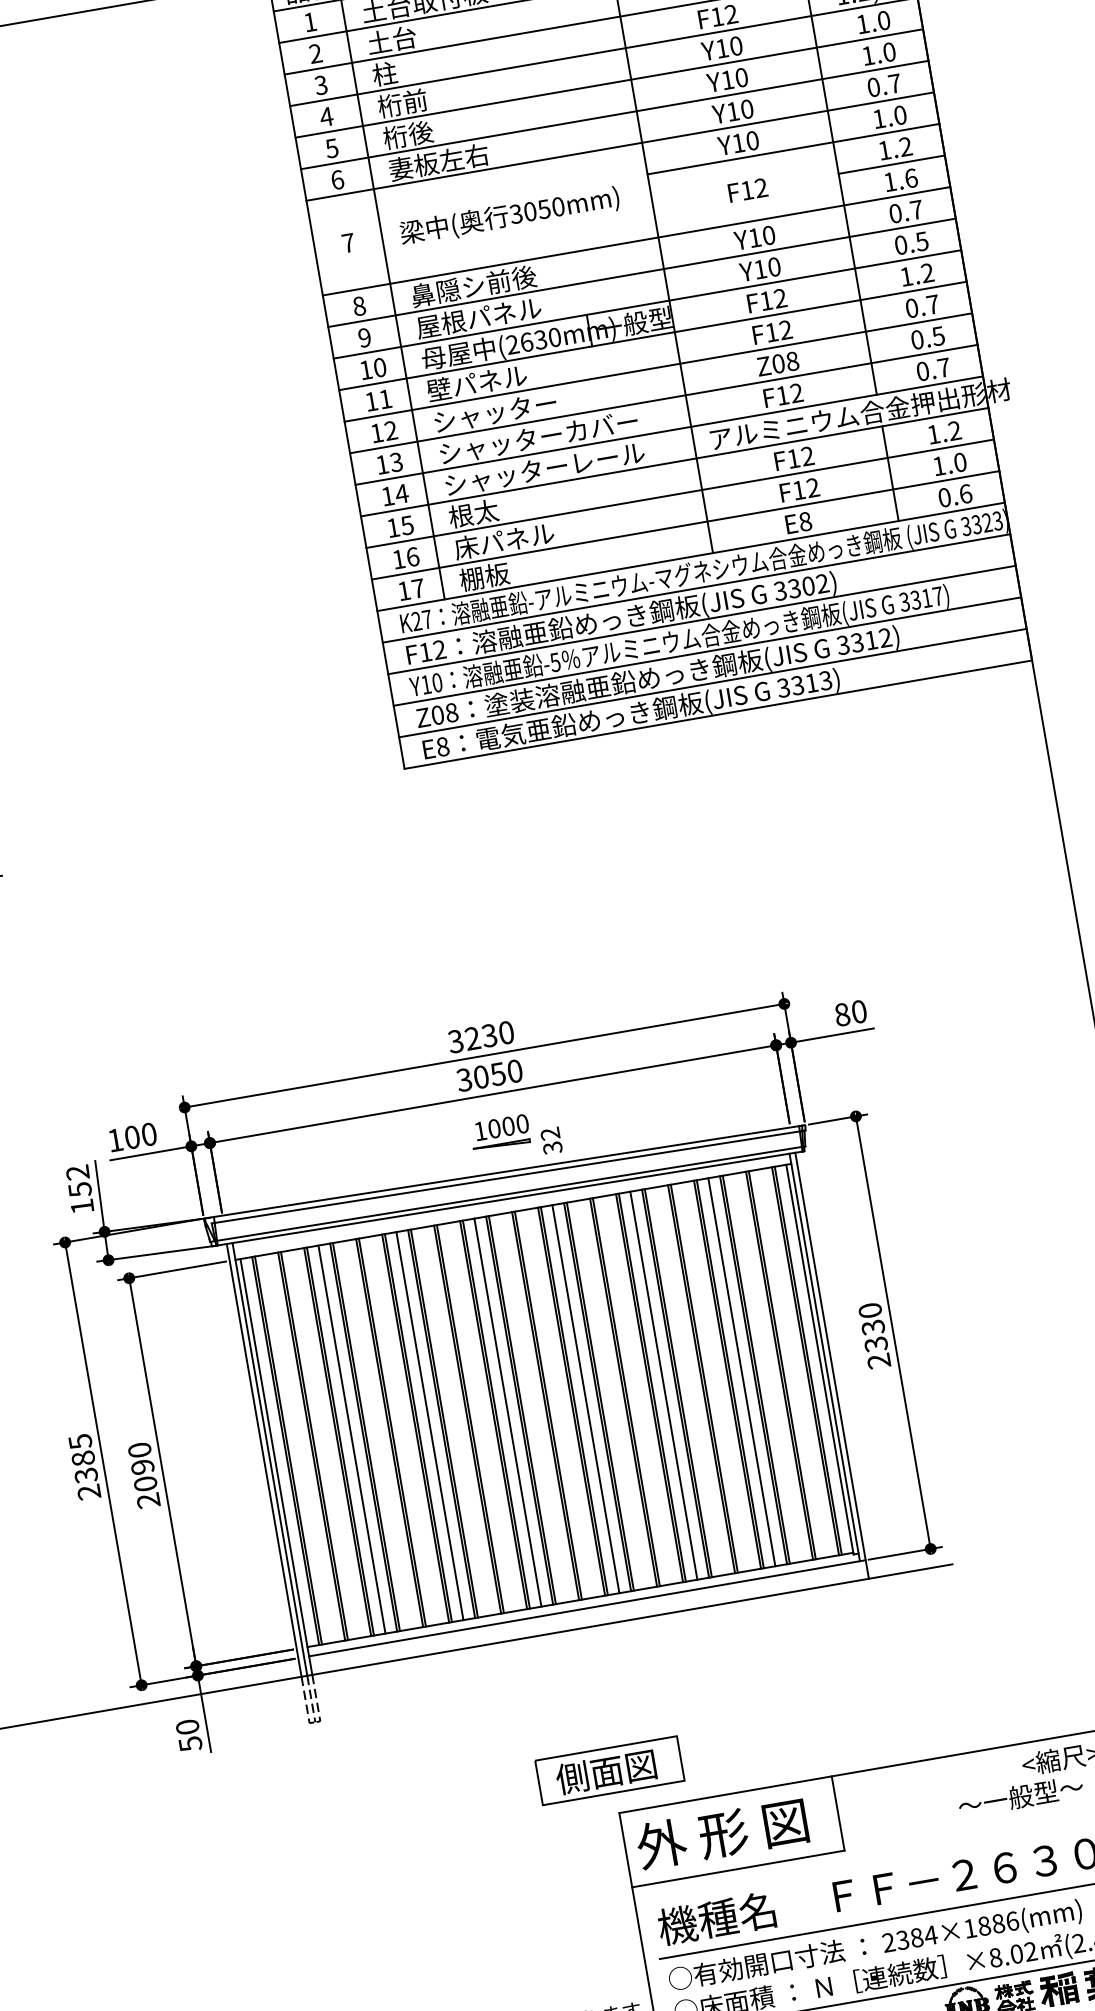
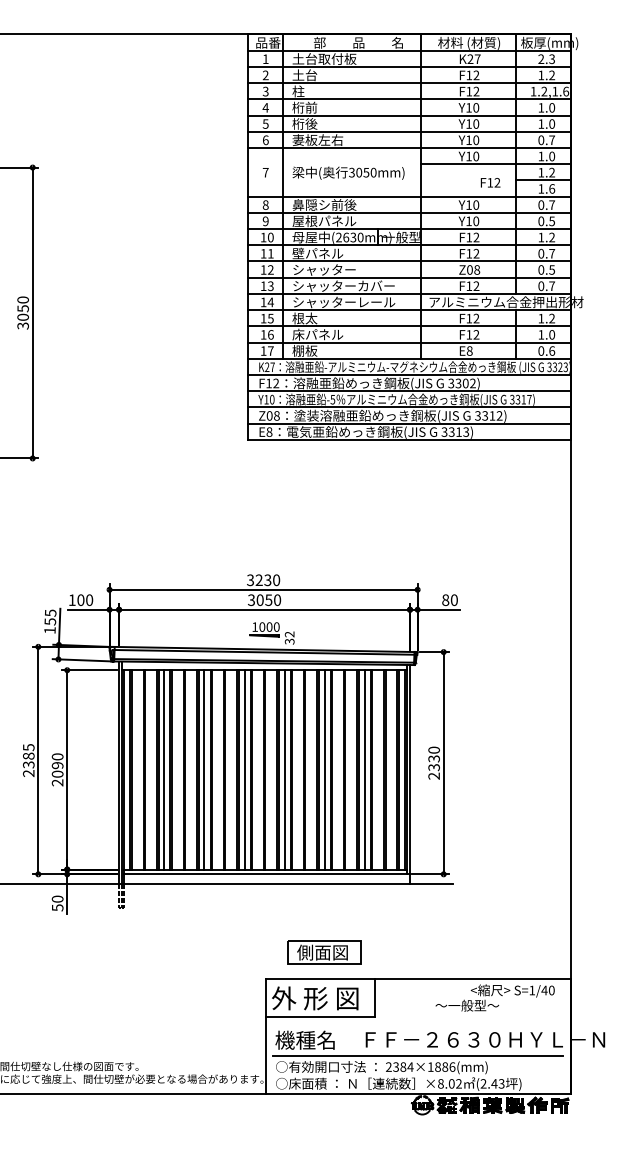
text: (747, 189) -> (490, 182), moved
text: (77, 1171) -> (50, 612), 152 -> 155
part: (609, 1771) -> (324, 952), moved

